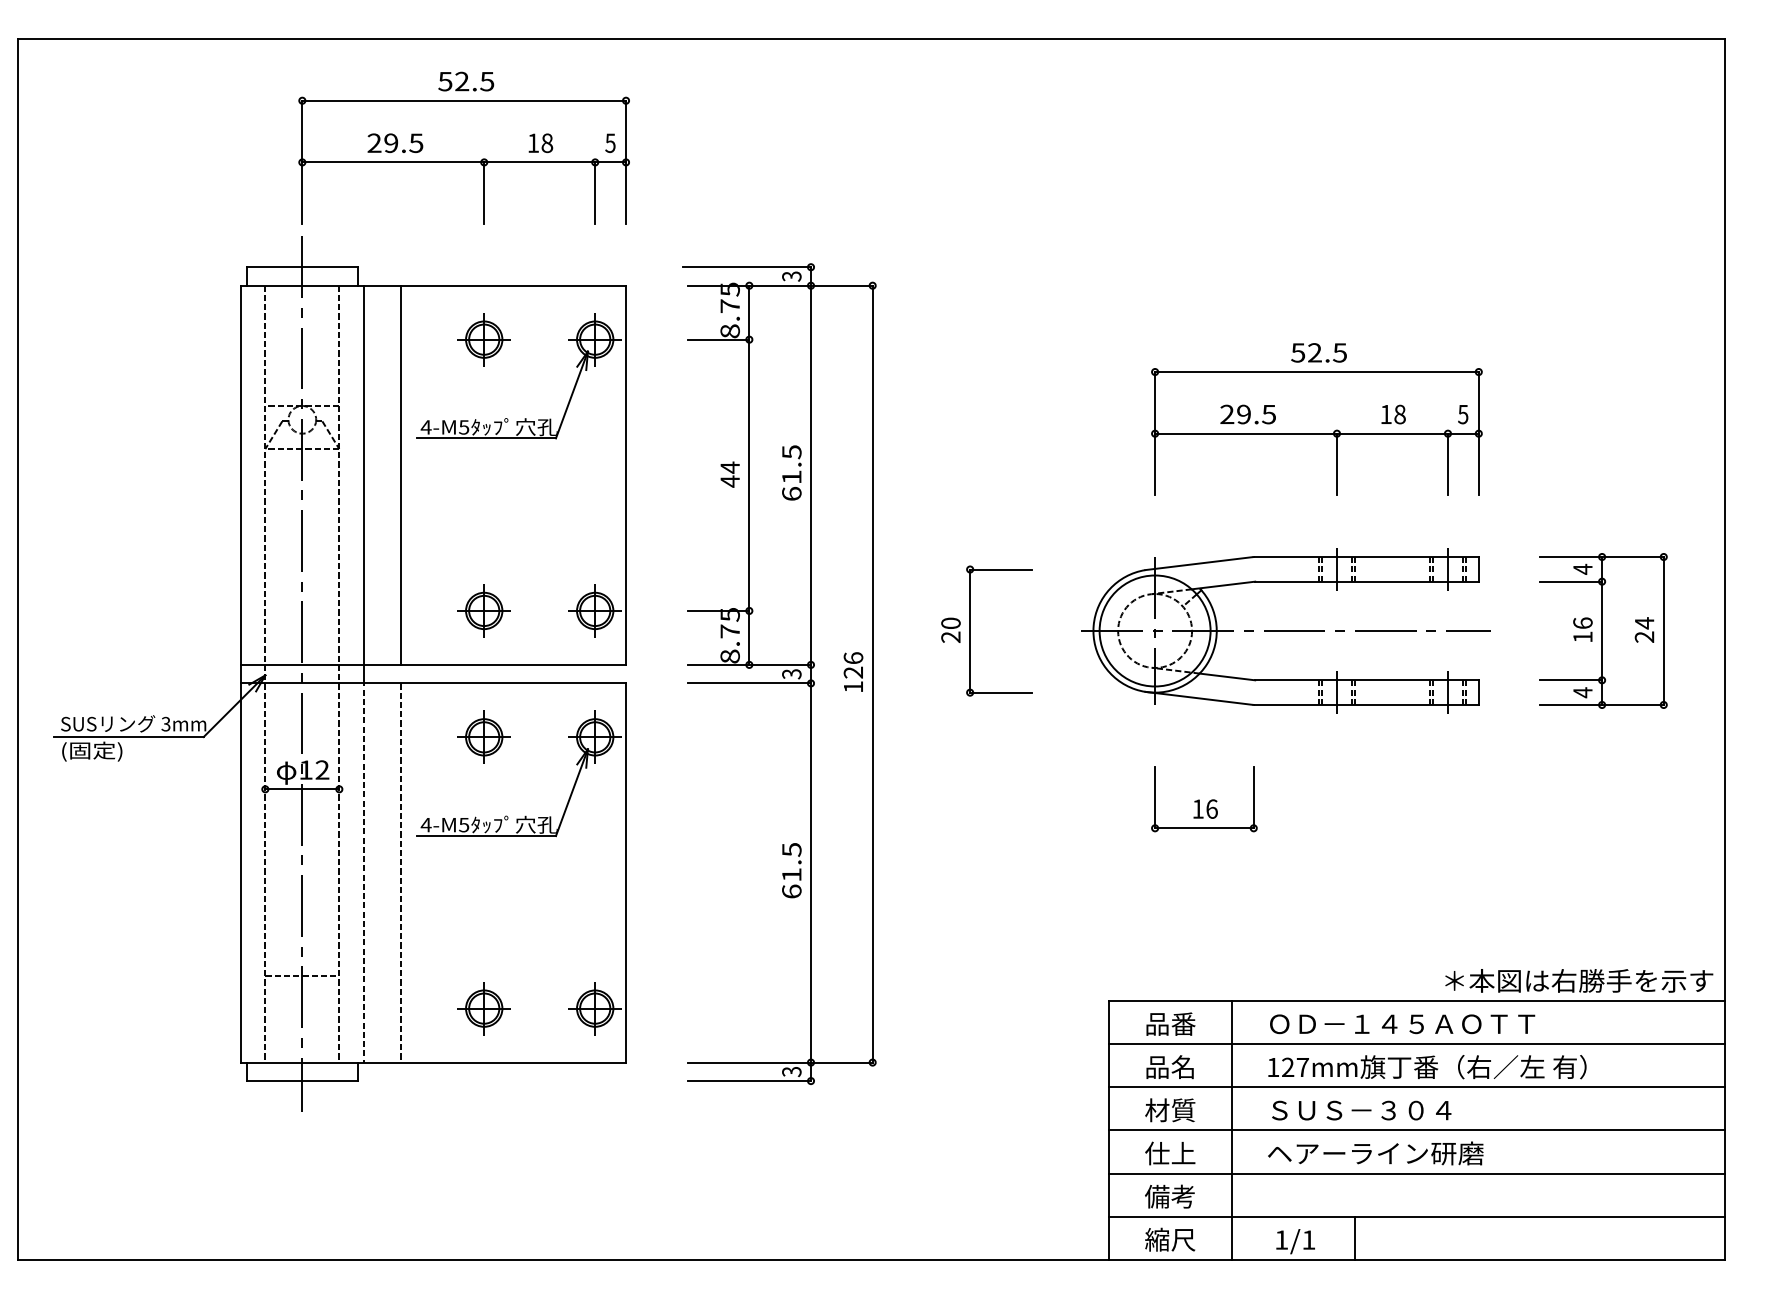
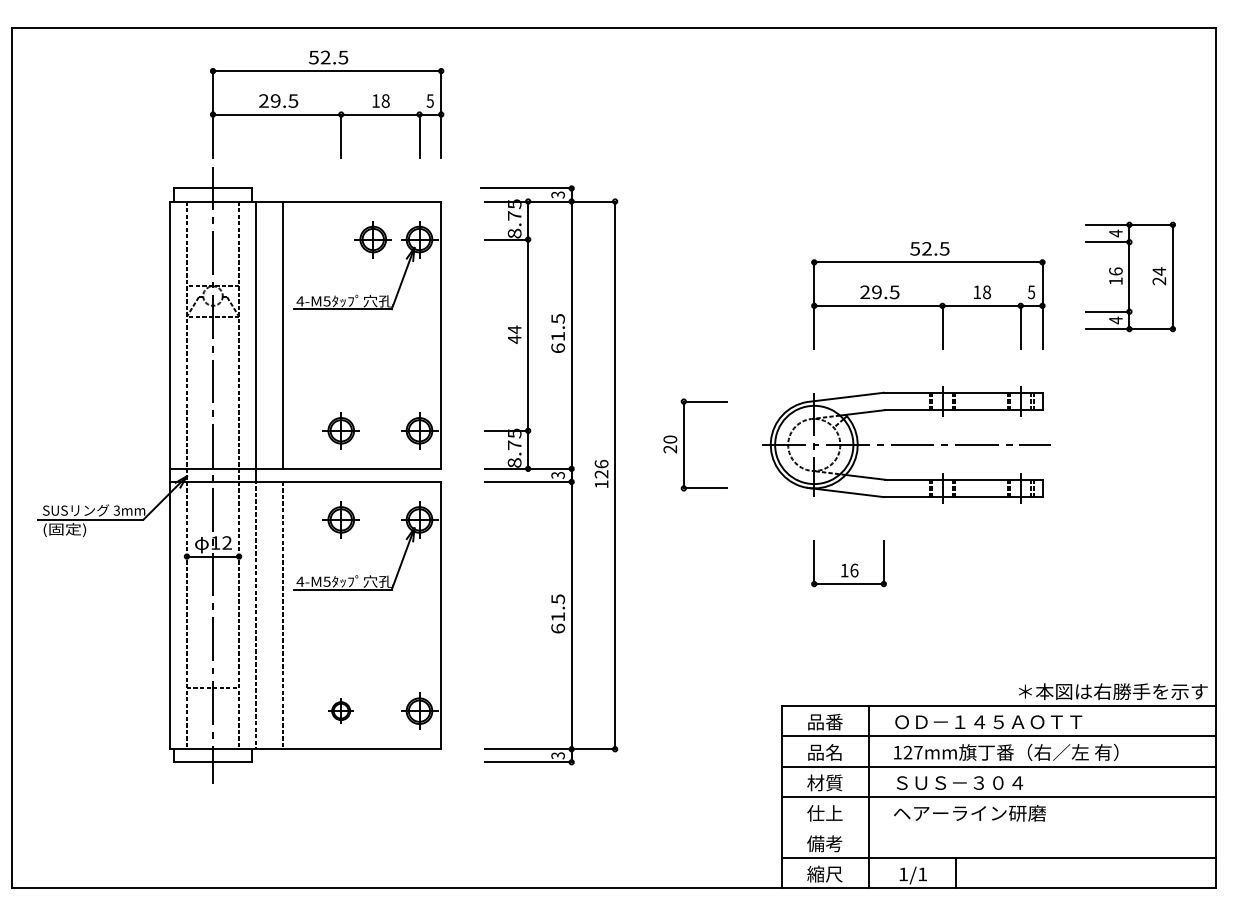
part: (483, 339) -> (372, 239), moved
part: (1603, 630) -> (1130, 276), moved
part: (483, 1007) -> (340, 710), size x0.7
line: (1416, 1173) -> (998, 827), removed

